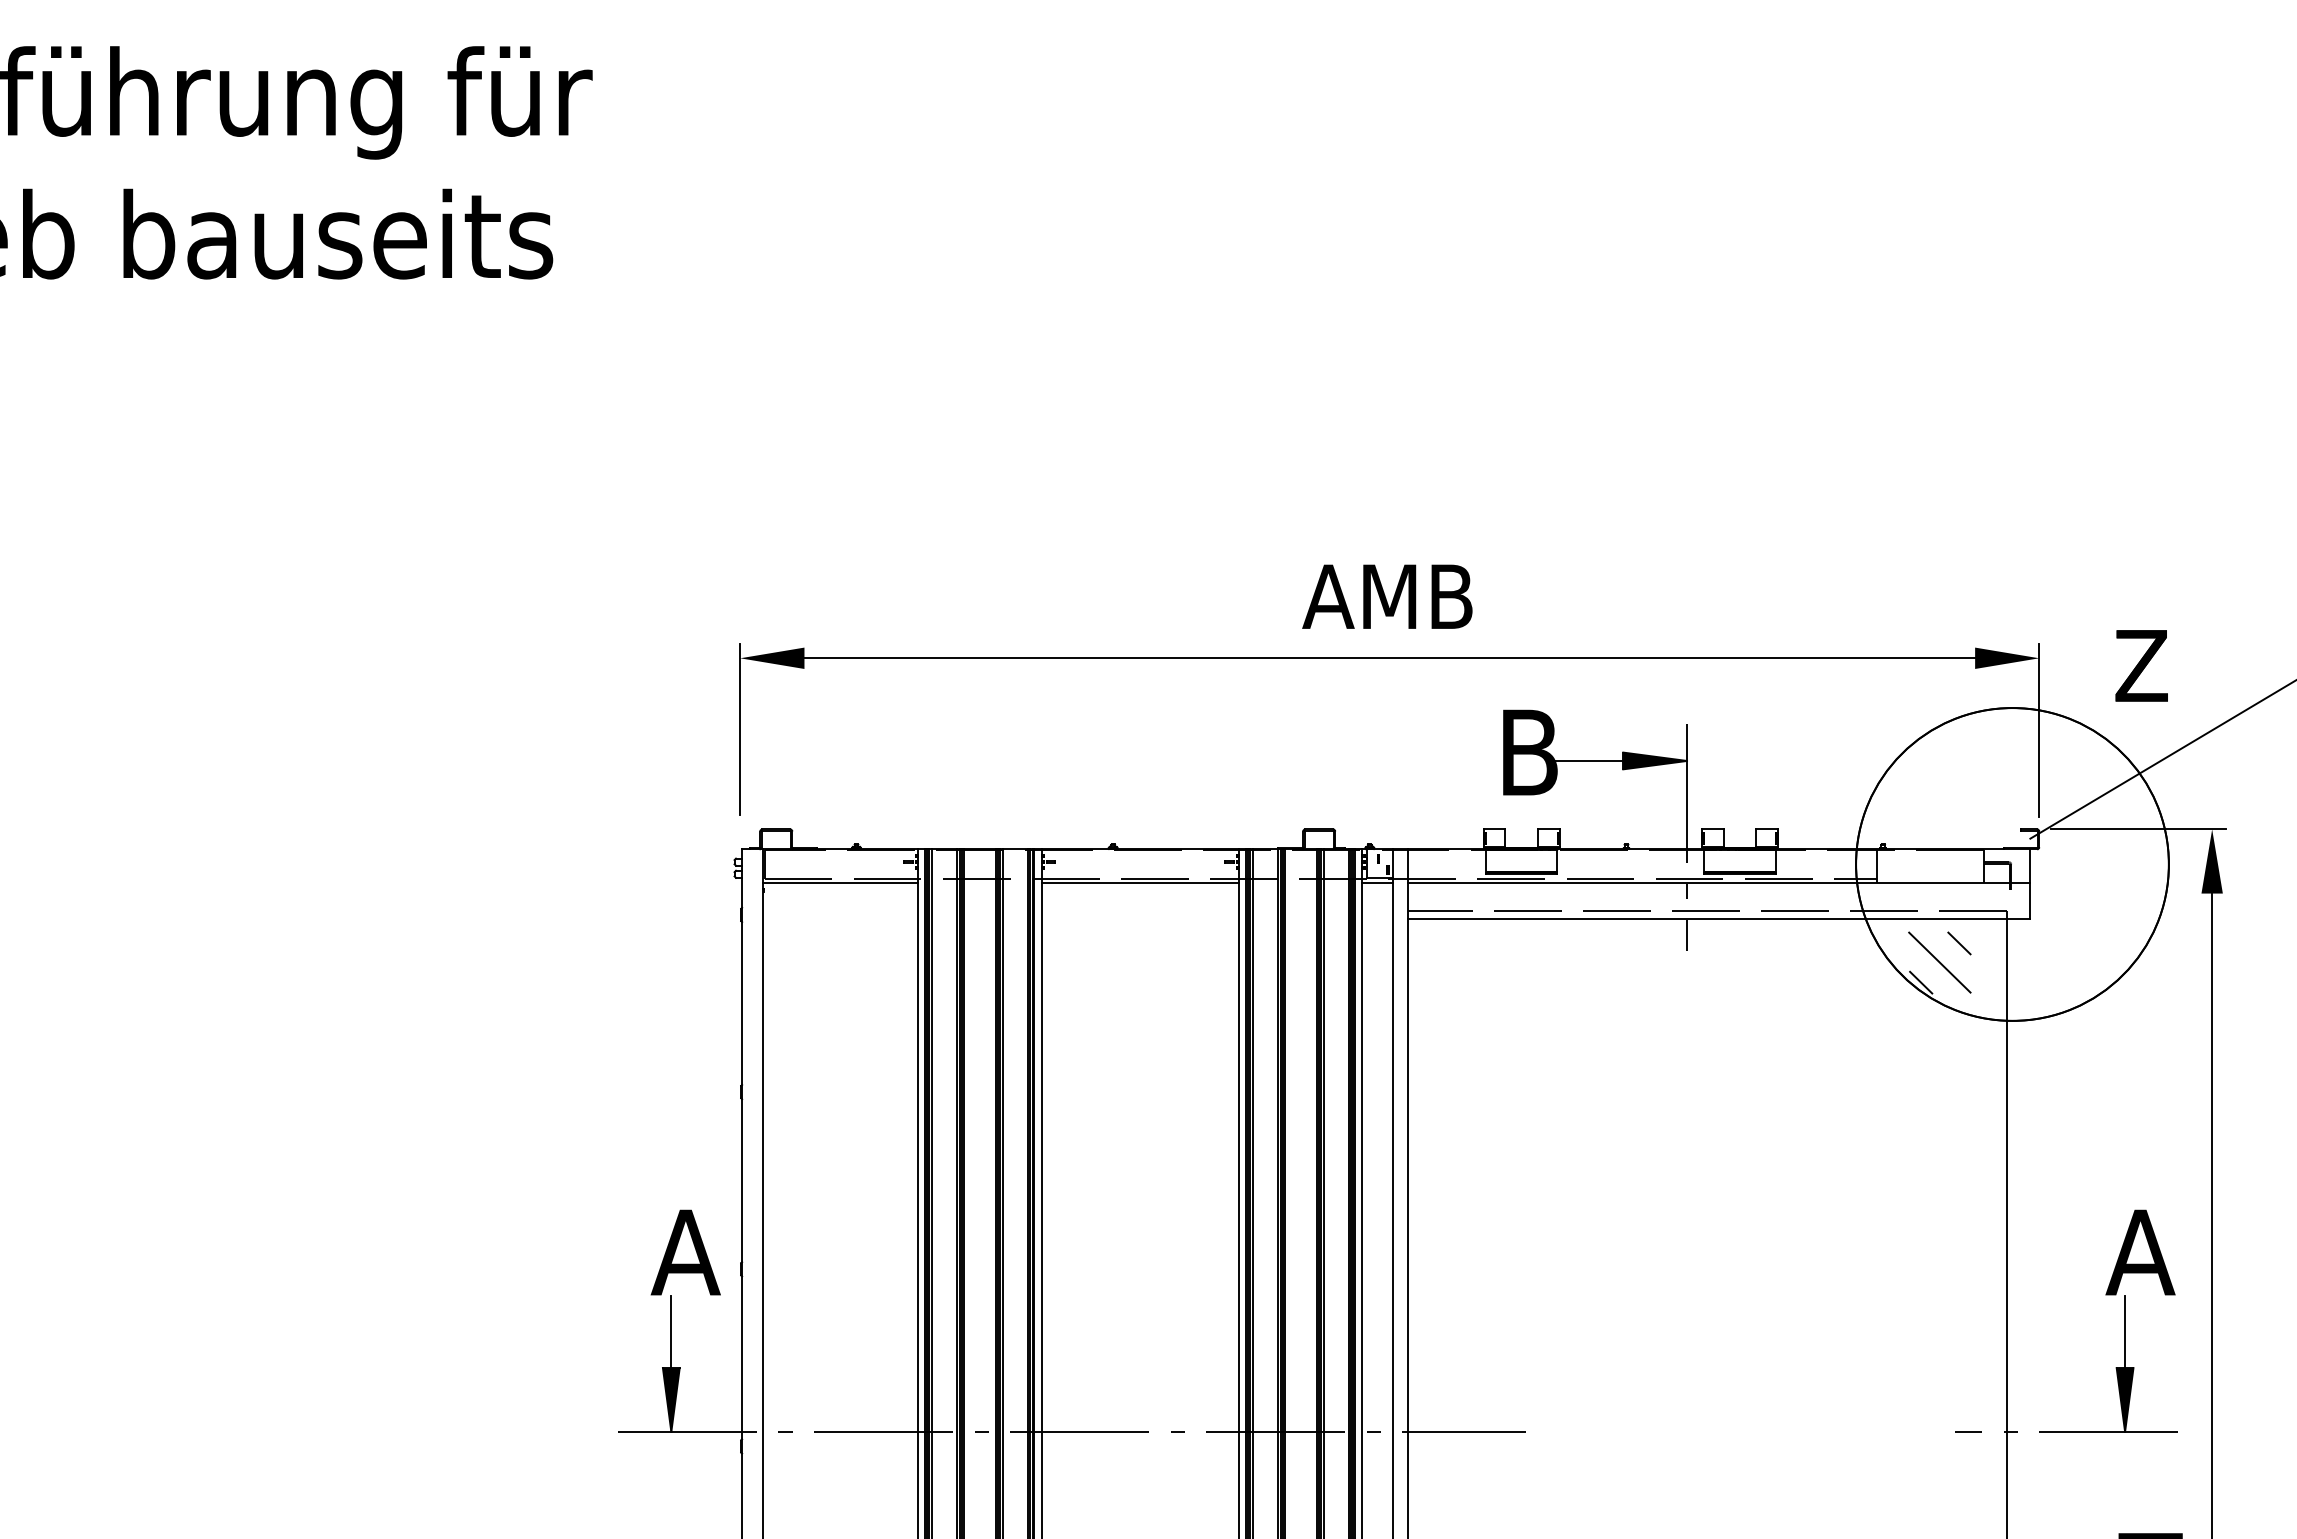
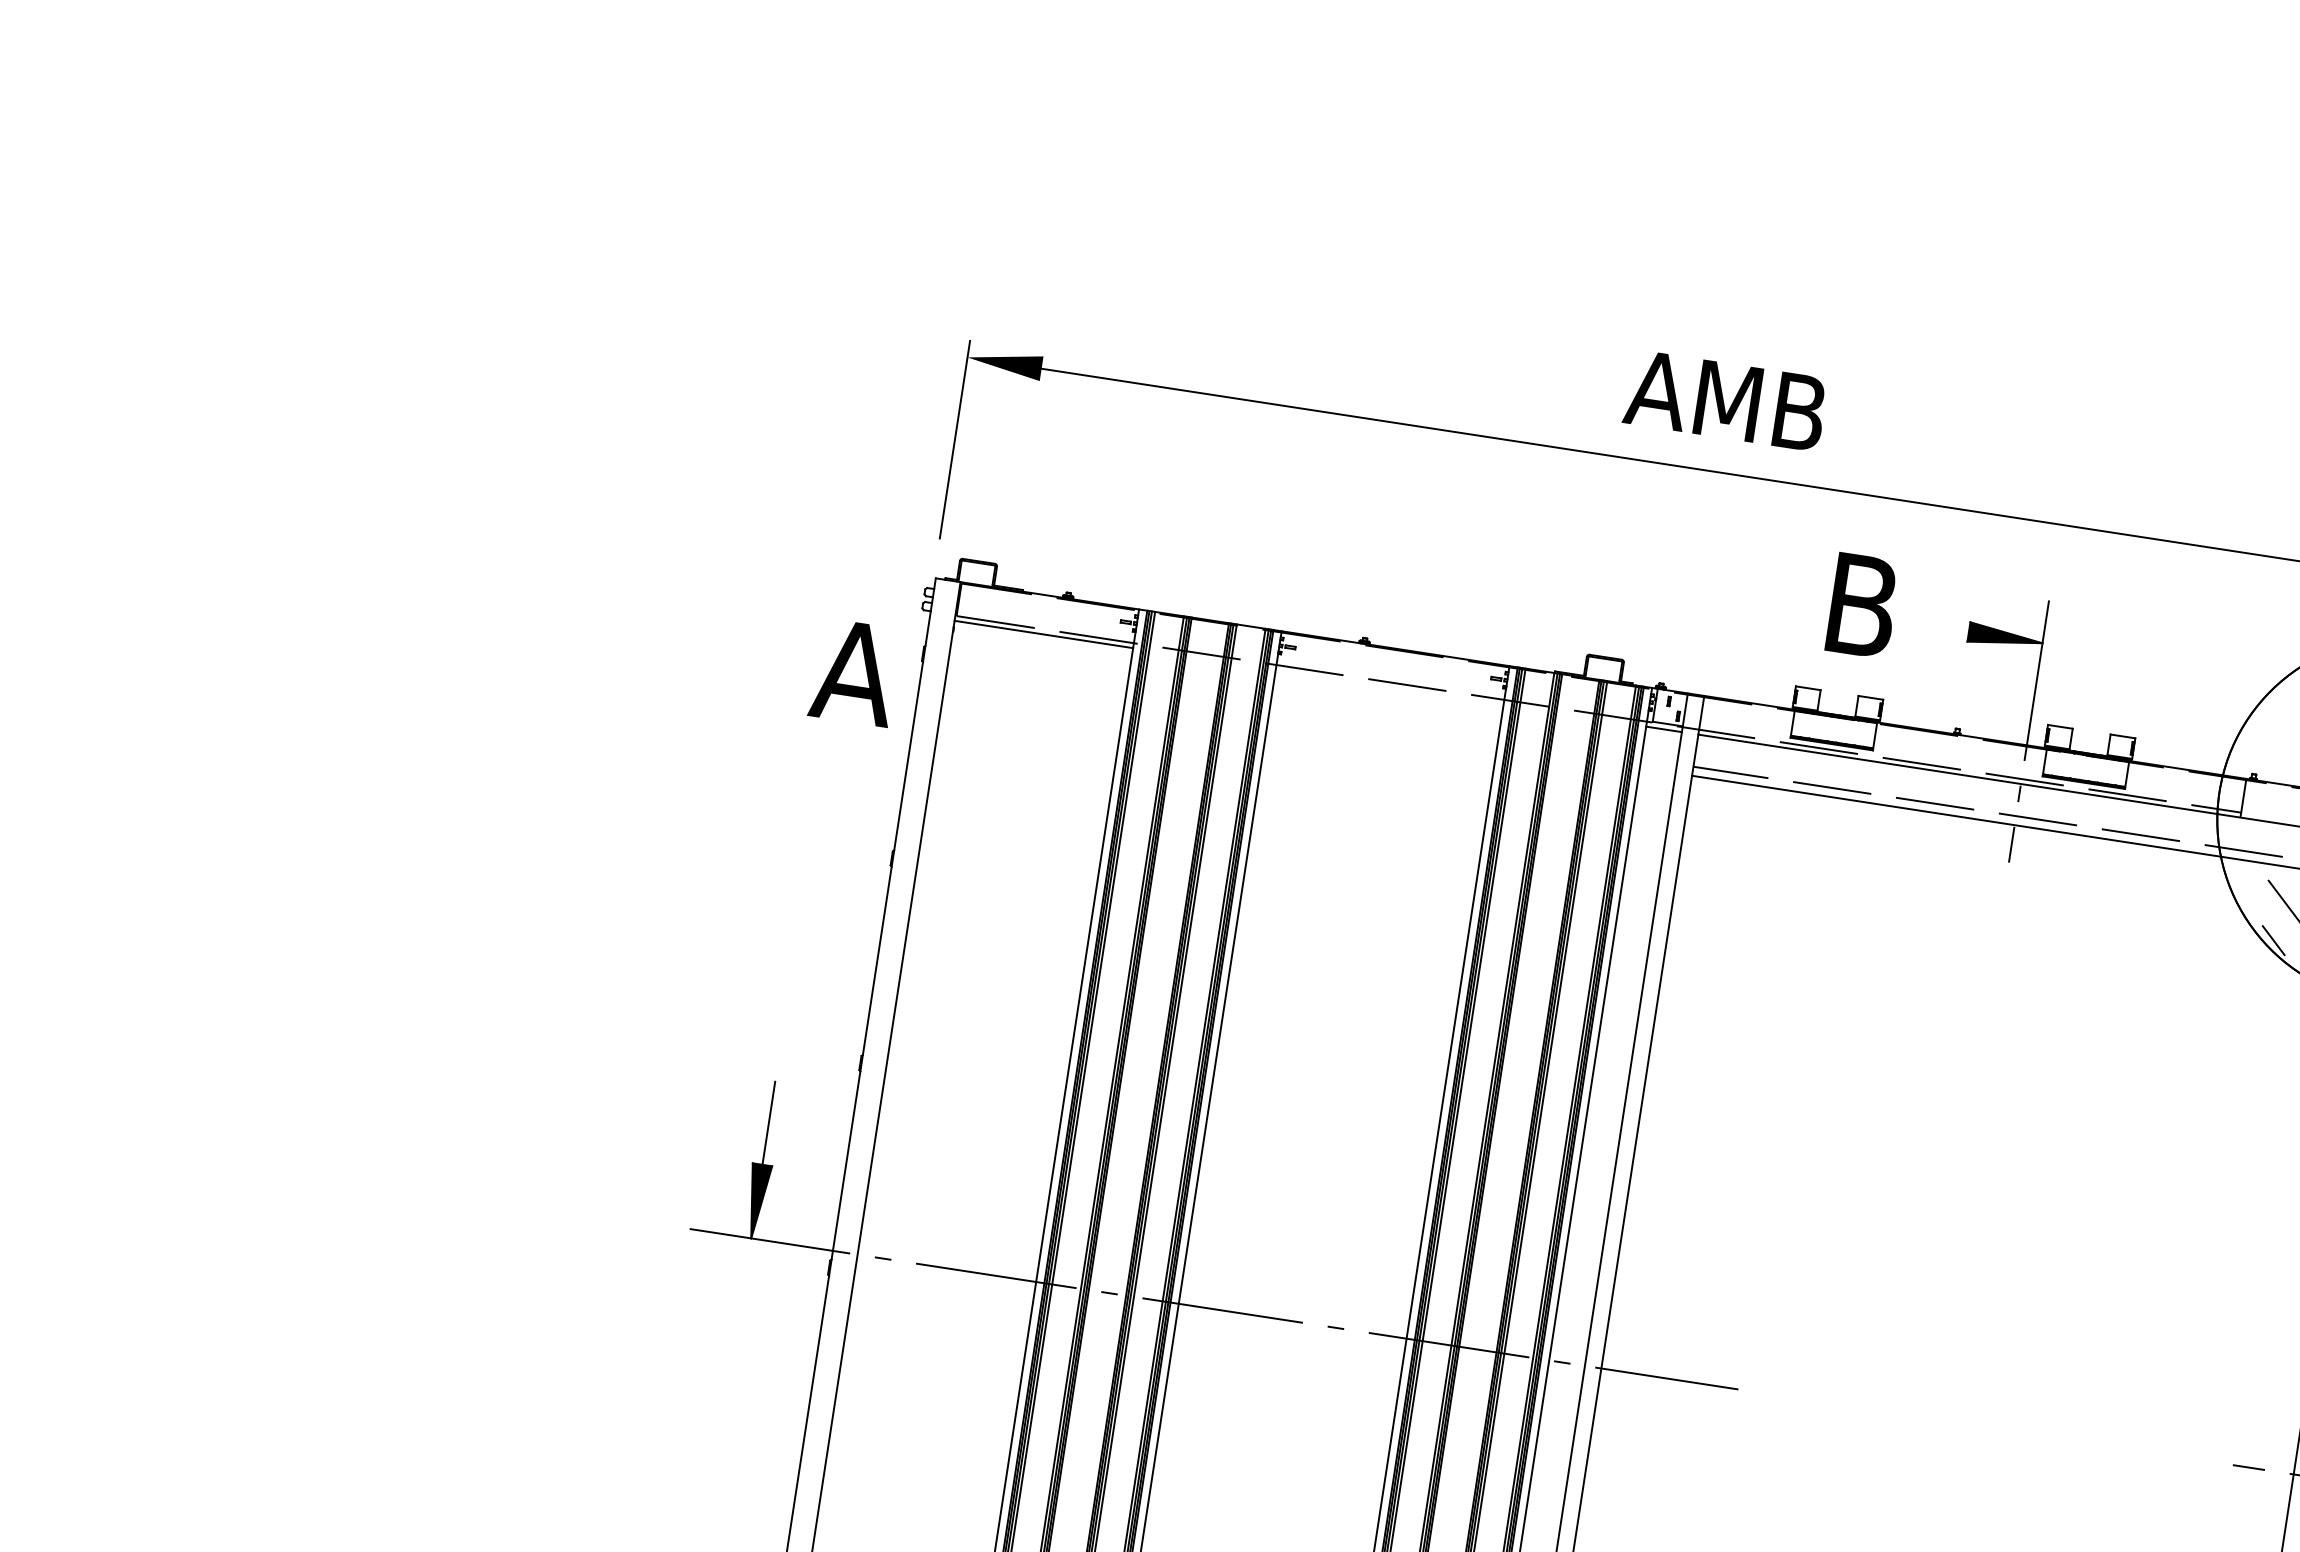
line: (1587, 760) -> (1927, 625), removed
line: (1139, 882) -> (1388, 686), removed
text: (685, 1252) -> (854, 672), moved

